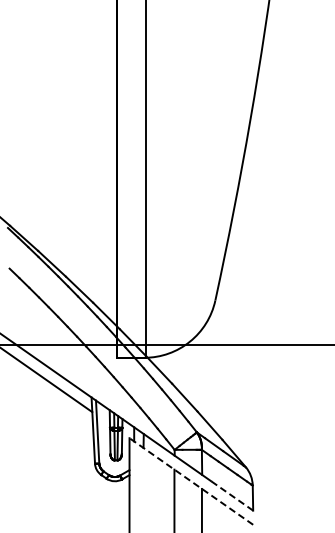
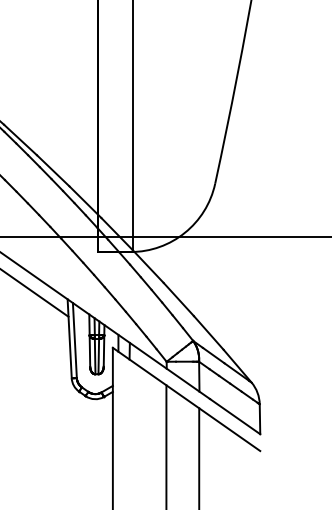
line: (190, 481) -> (185, 399), dashed -> solid
line: (232, 495) -> (235, 416), dashed -> solid

